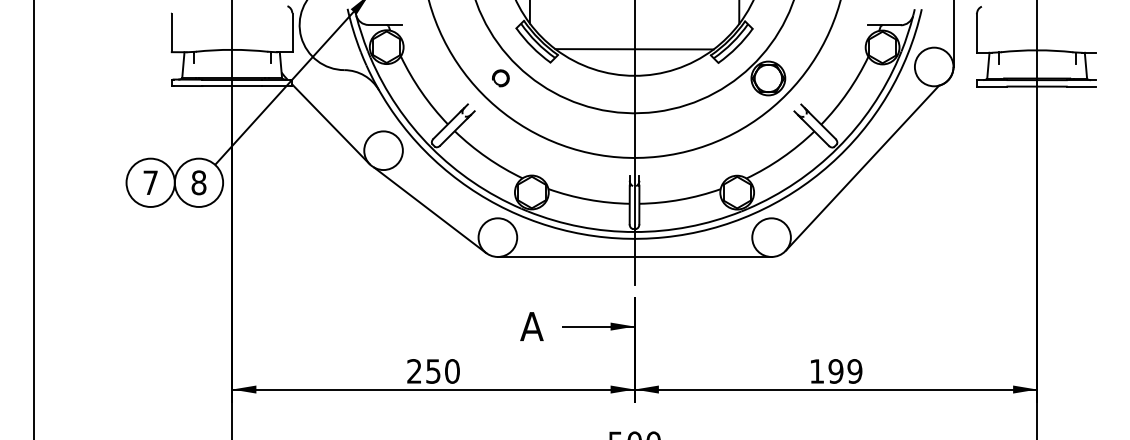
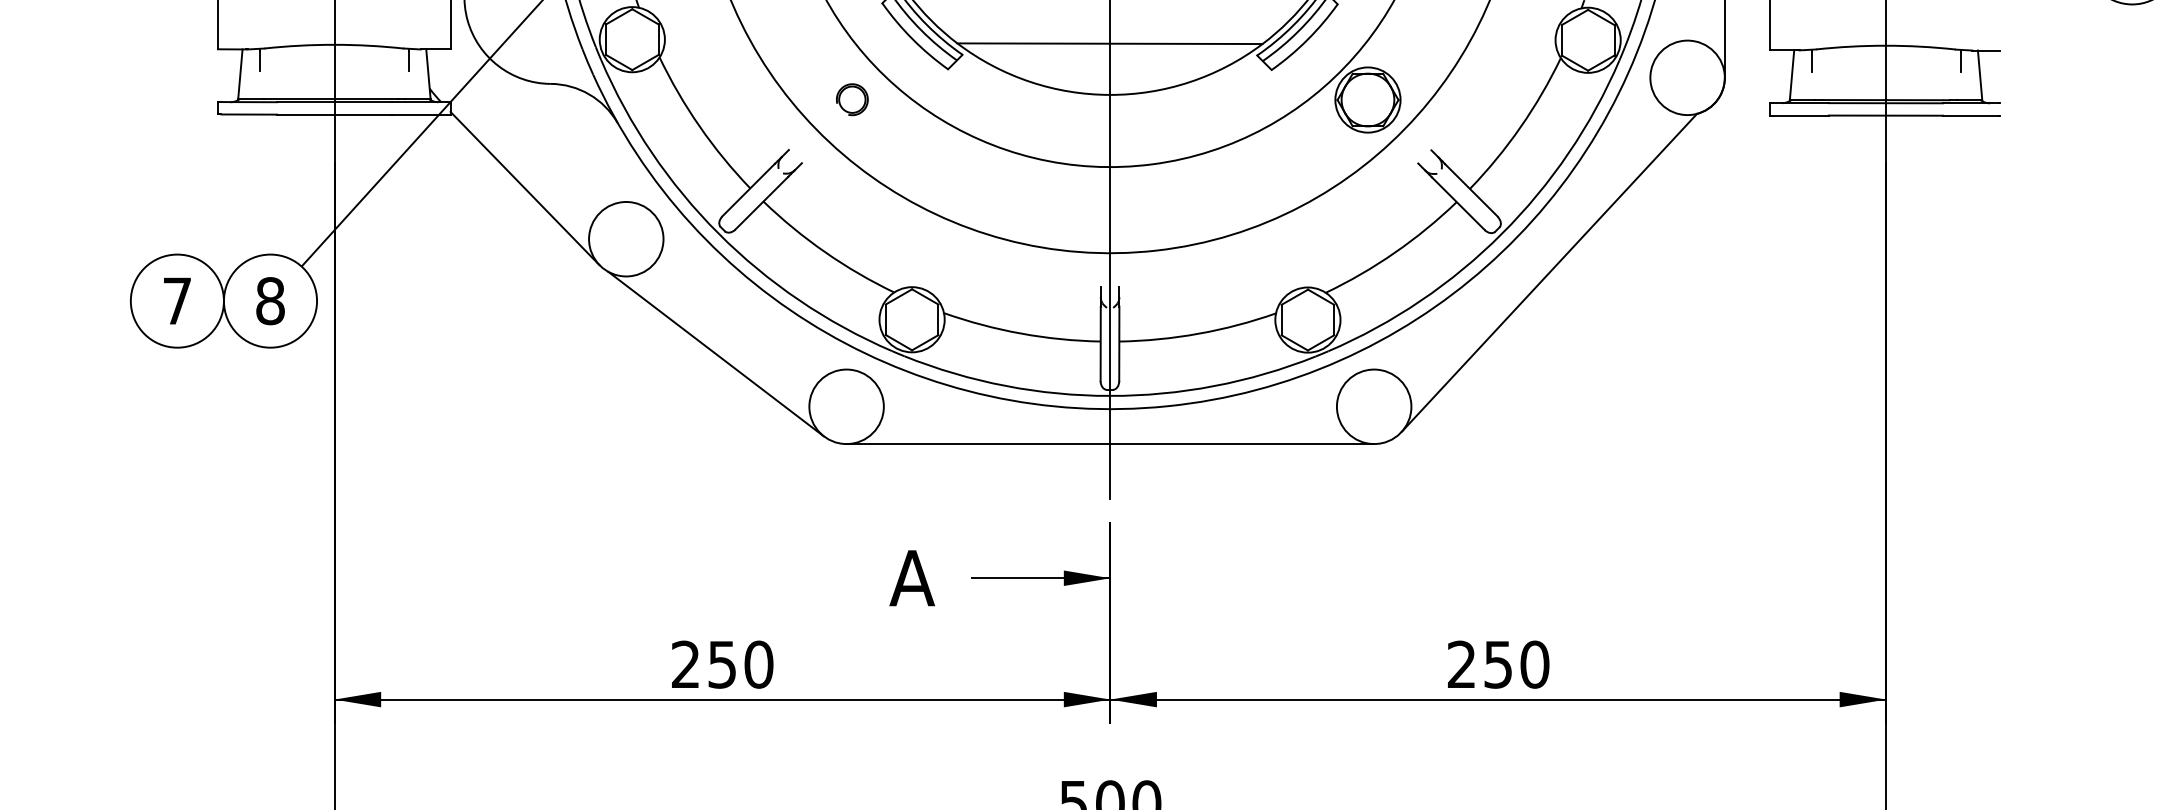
text: (835, 371) -> (1497, 664), 199 -> 250

